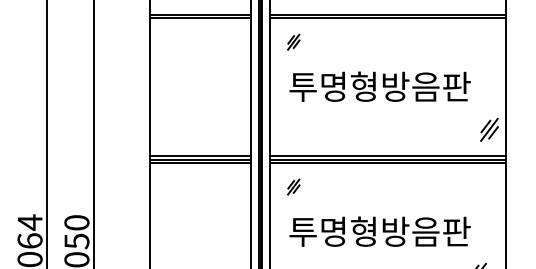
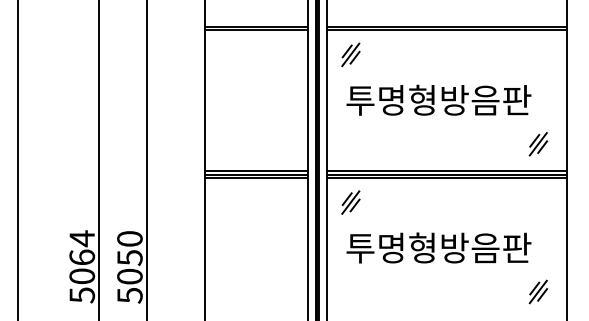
part: (293, 41) -> (350, 54), size x1.43
part: (489, 130) -> (538, 144), moved
part: (293, 187) -> (350, 202), size x1.43

